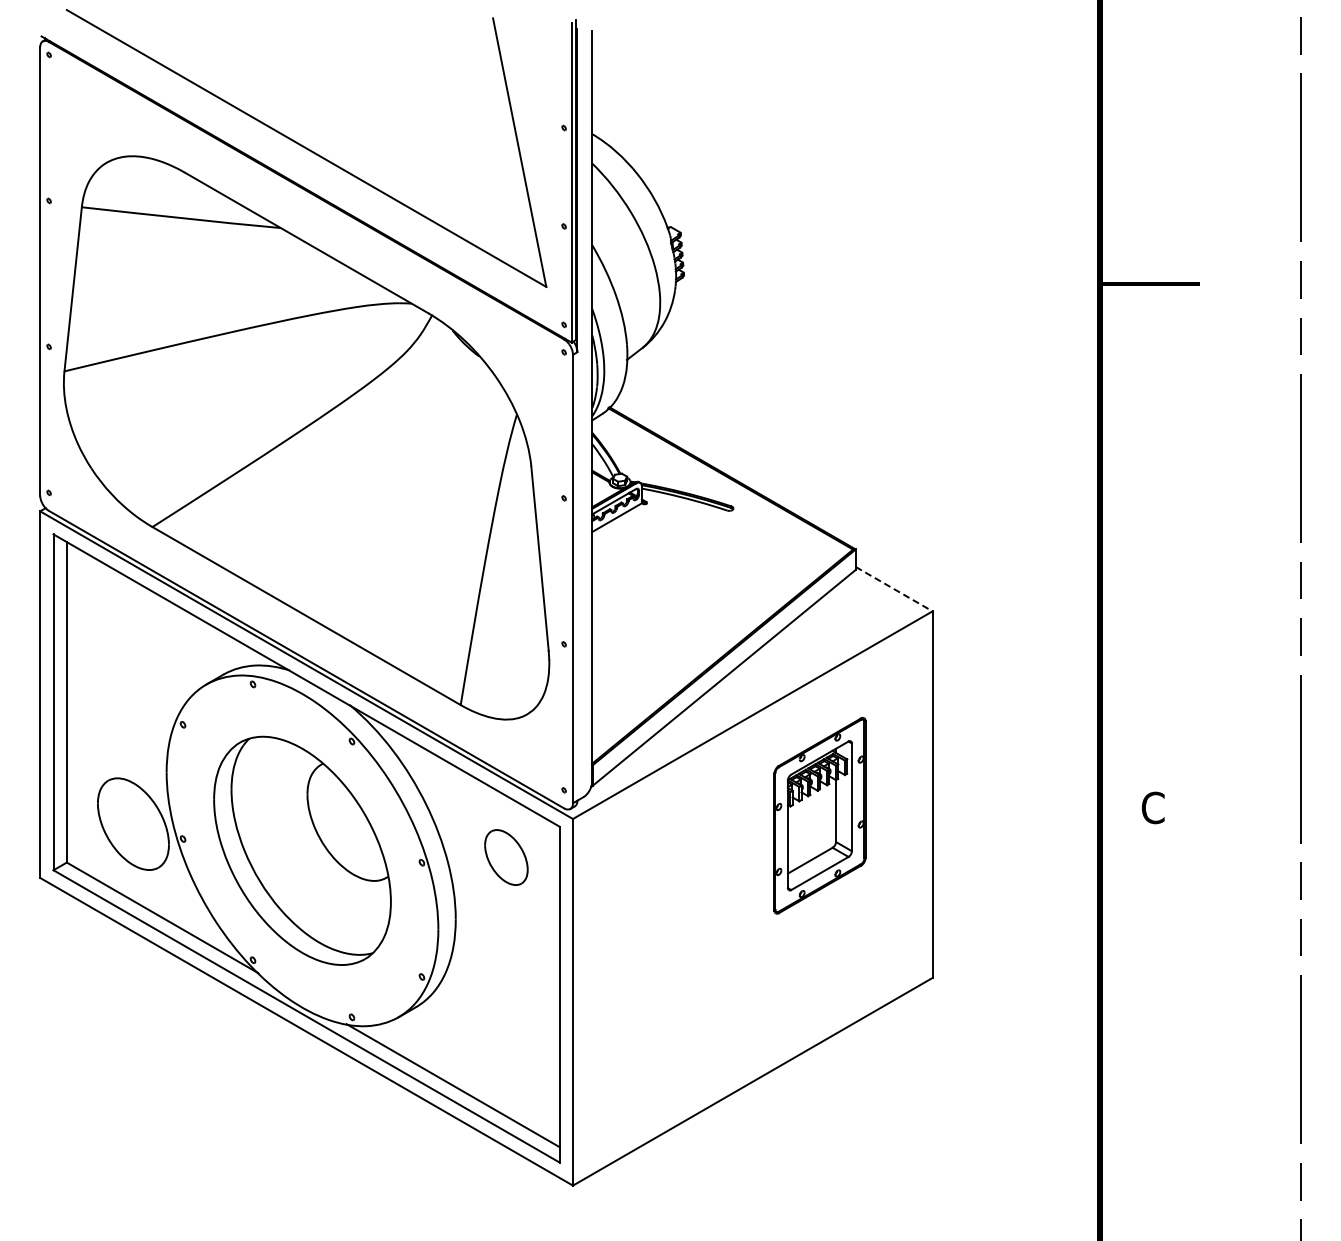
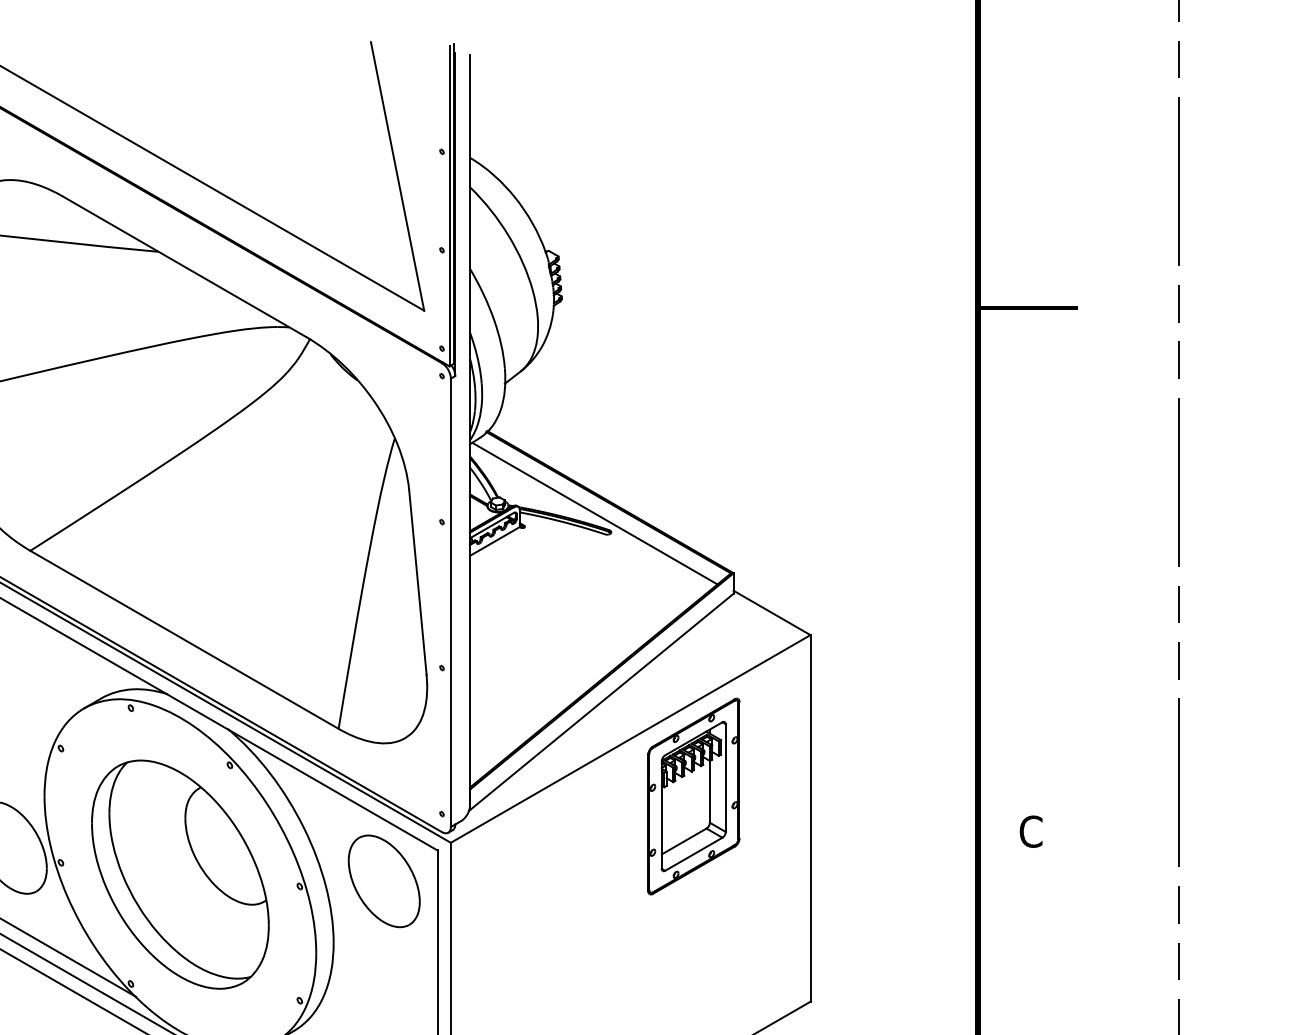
line: (716, 489) -> (594, 513), added
line: (894, 589) -> (772, 613), dashed -> solid
part: (819, 815) -> (693, 796), moved
part: (506, 857) -> (384, 881), size x1.67

